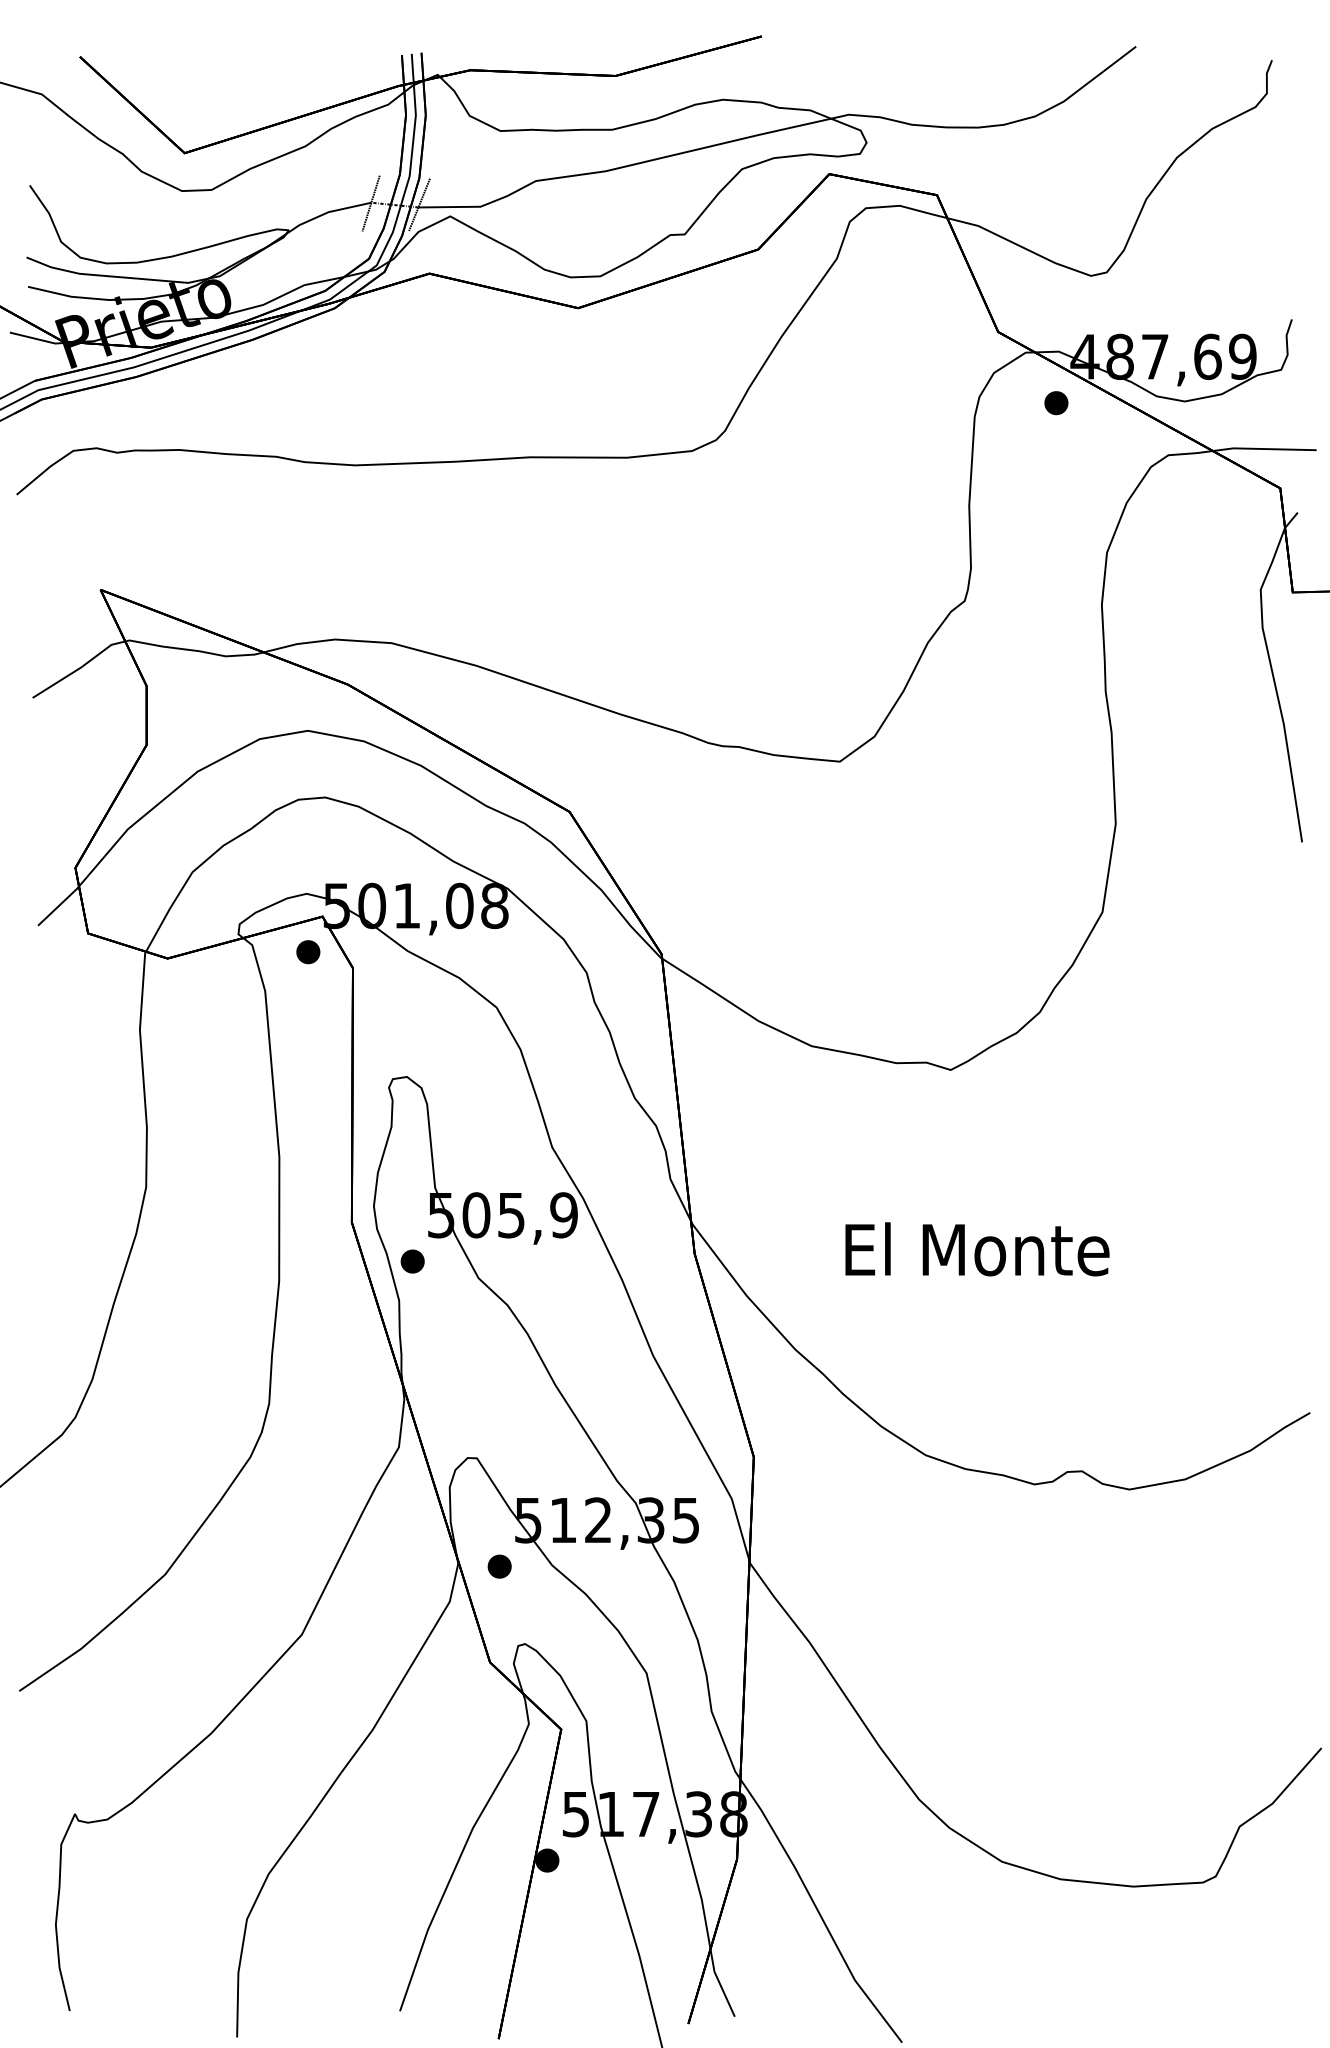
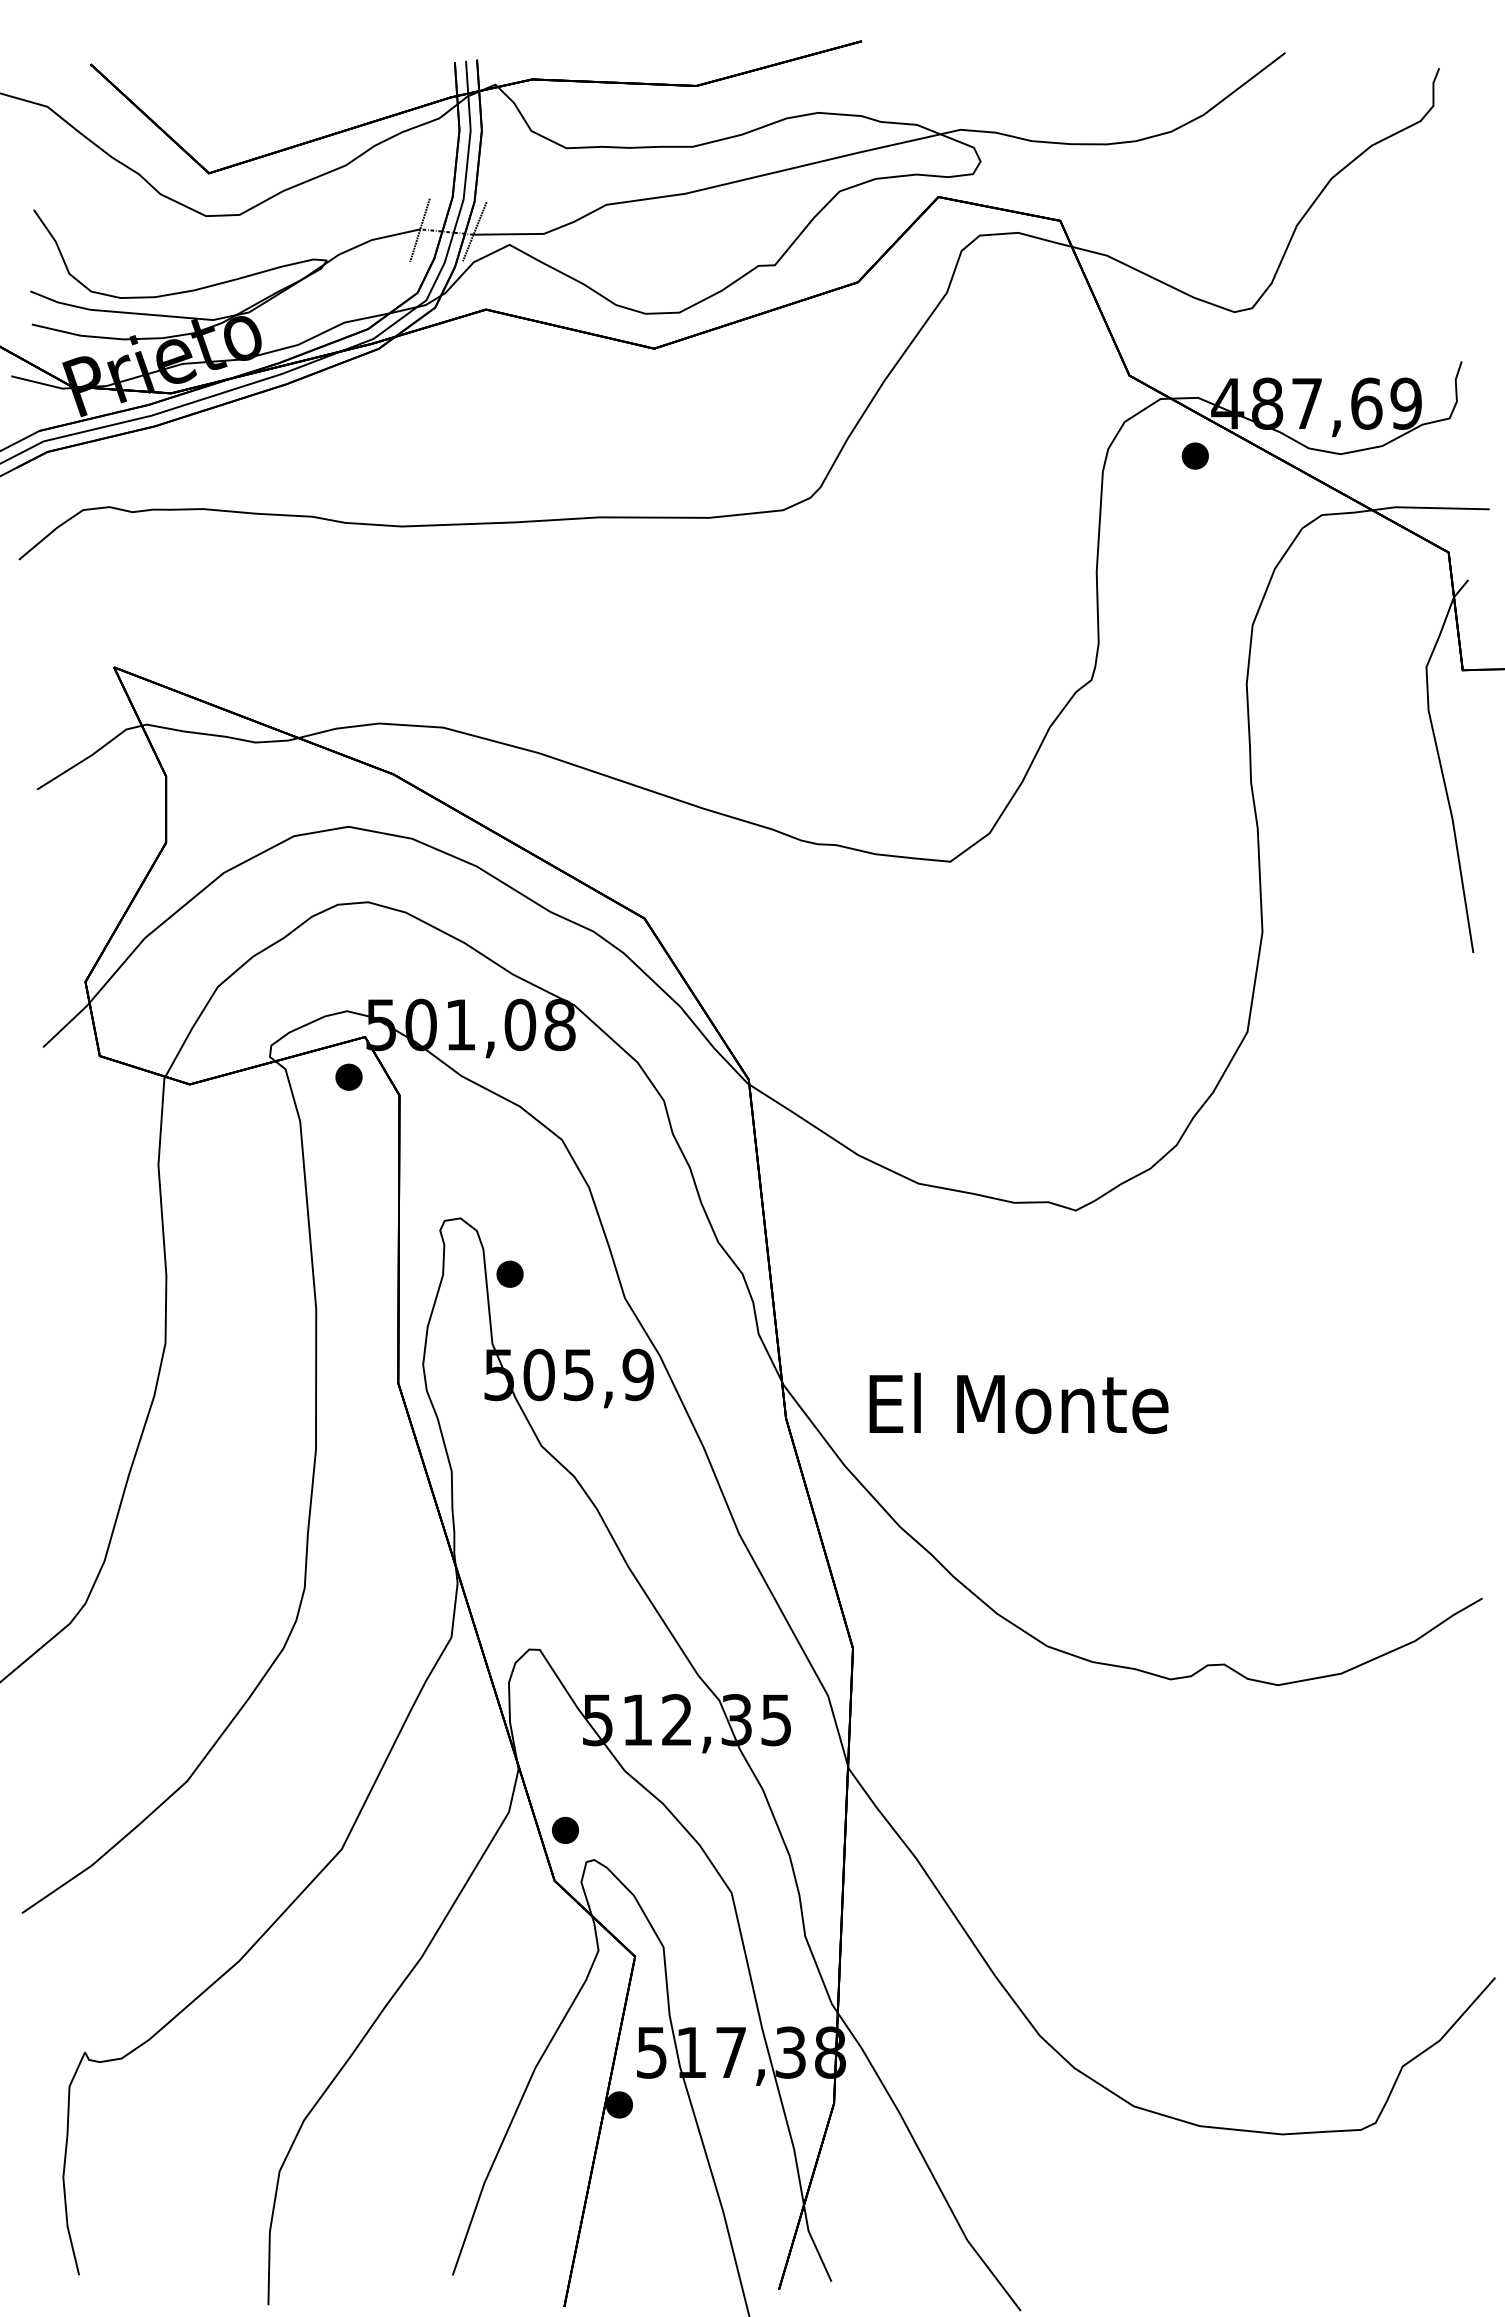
text: (977, 1249) -> (1018, 1403), moved
part: (412, 1260) -> (509, 1273), moved
part: (499, 1565) -> (565, 1829), moved

